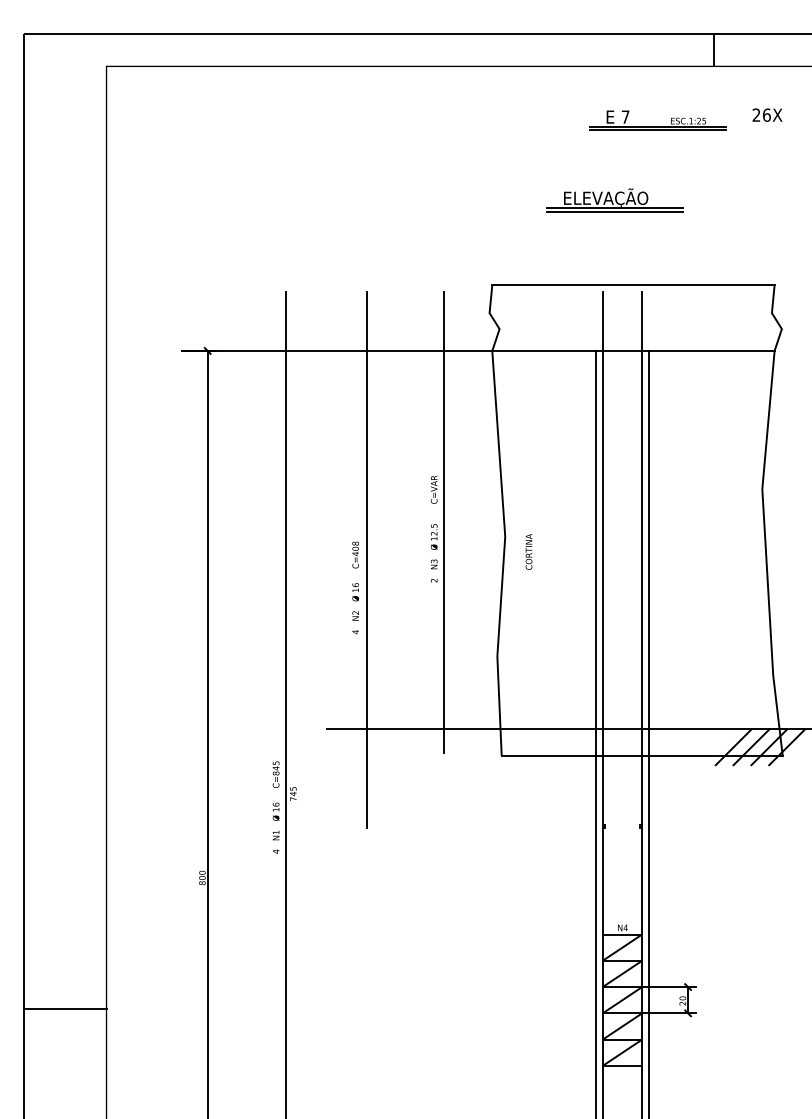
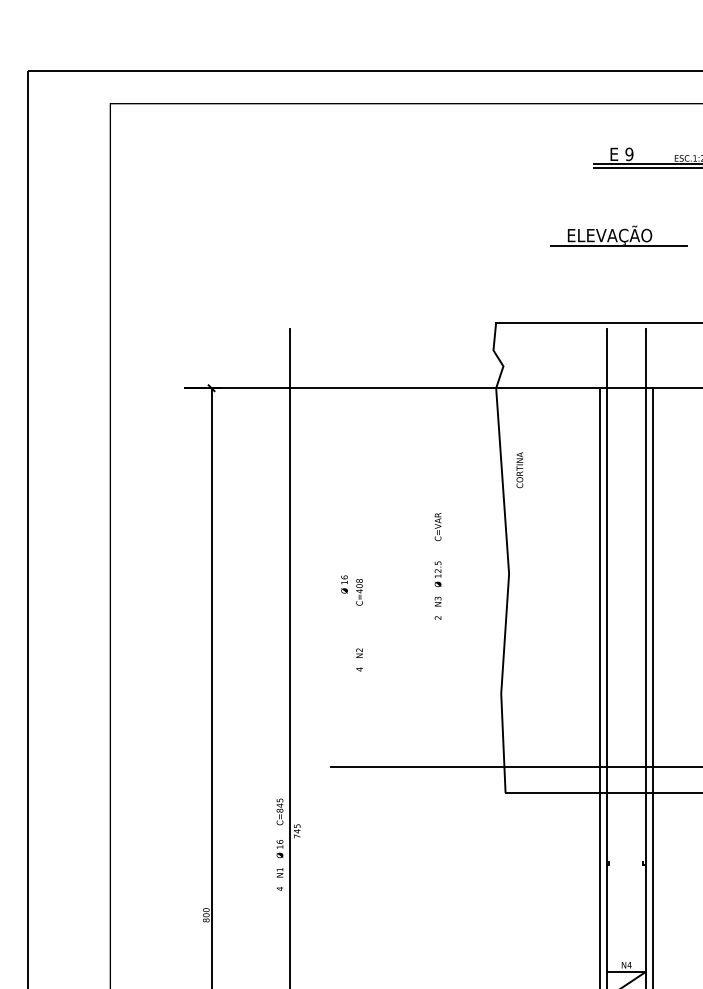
text: (625, 116) -> (629, 153), 7 -> 9
line: (614, 211) -> (618, 248), removed
line: (443, 522) -> (447, 559), removed
text: (528, 551) -> (519, 469), moved
line: (366, 559) -> (370, 596), removed
text: (355, 592) -> (344, 584), moved

